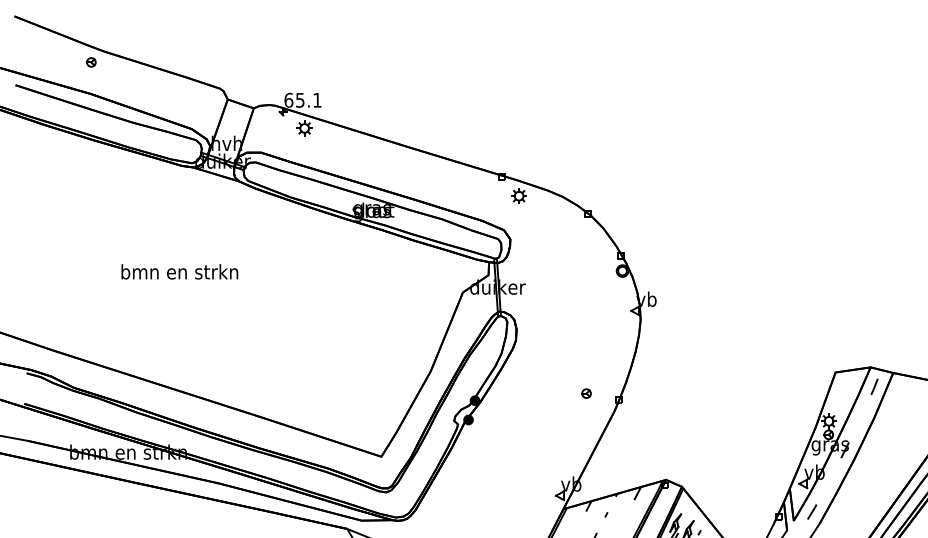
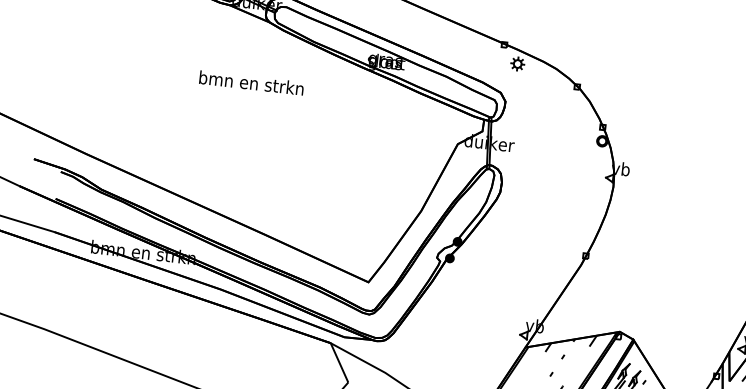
text: (179, 271) -> (251, 82), moved
part: (586, 393) -> (557, 246), removed

